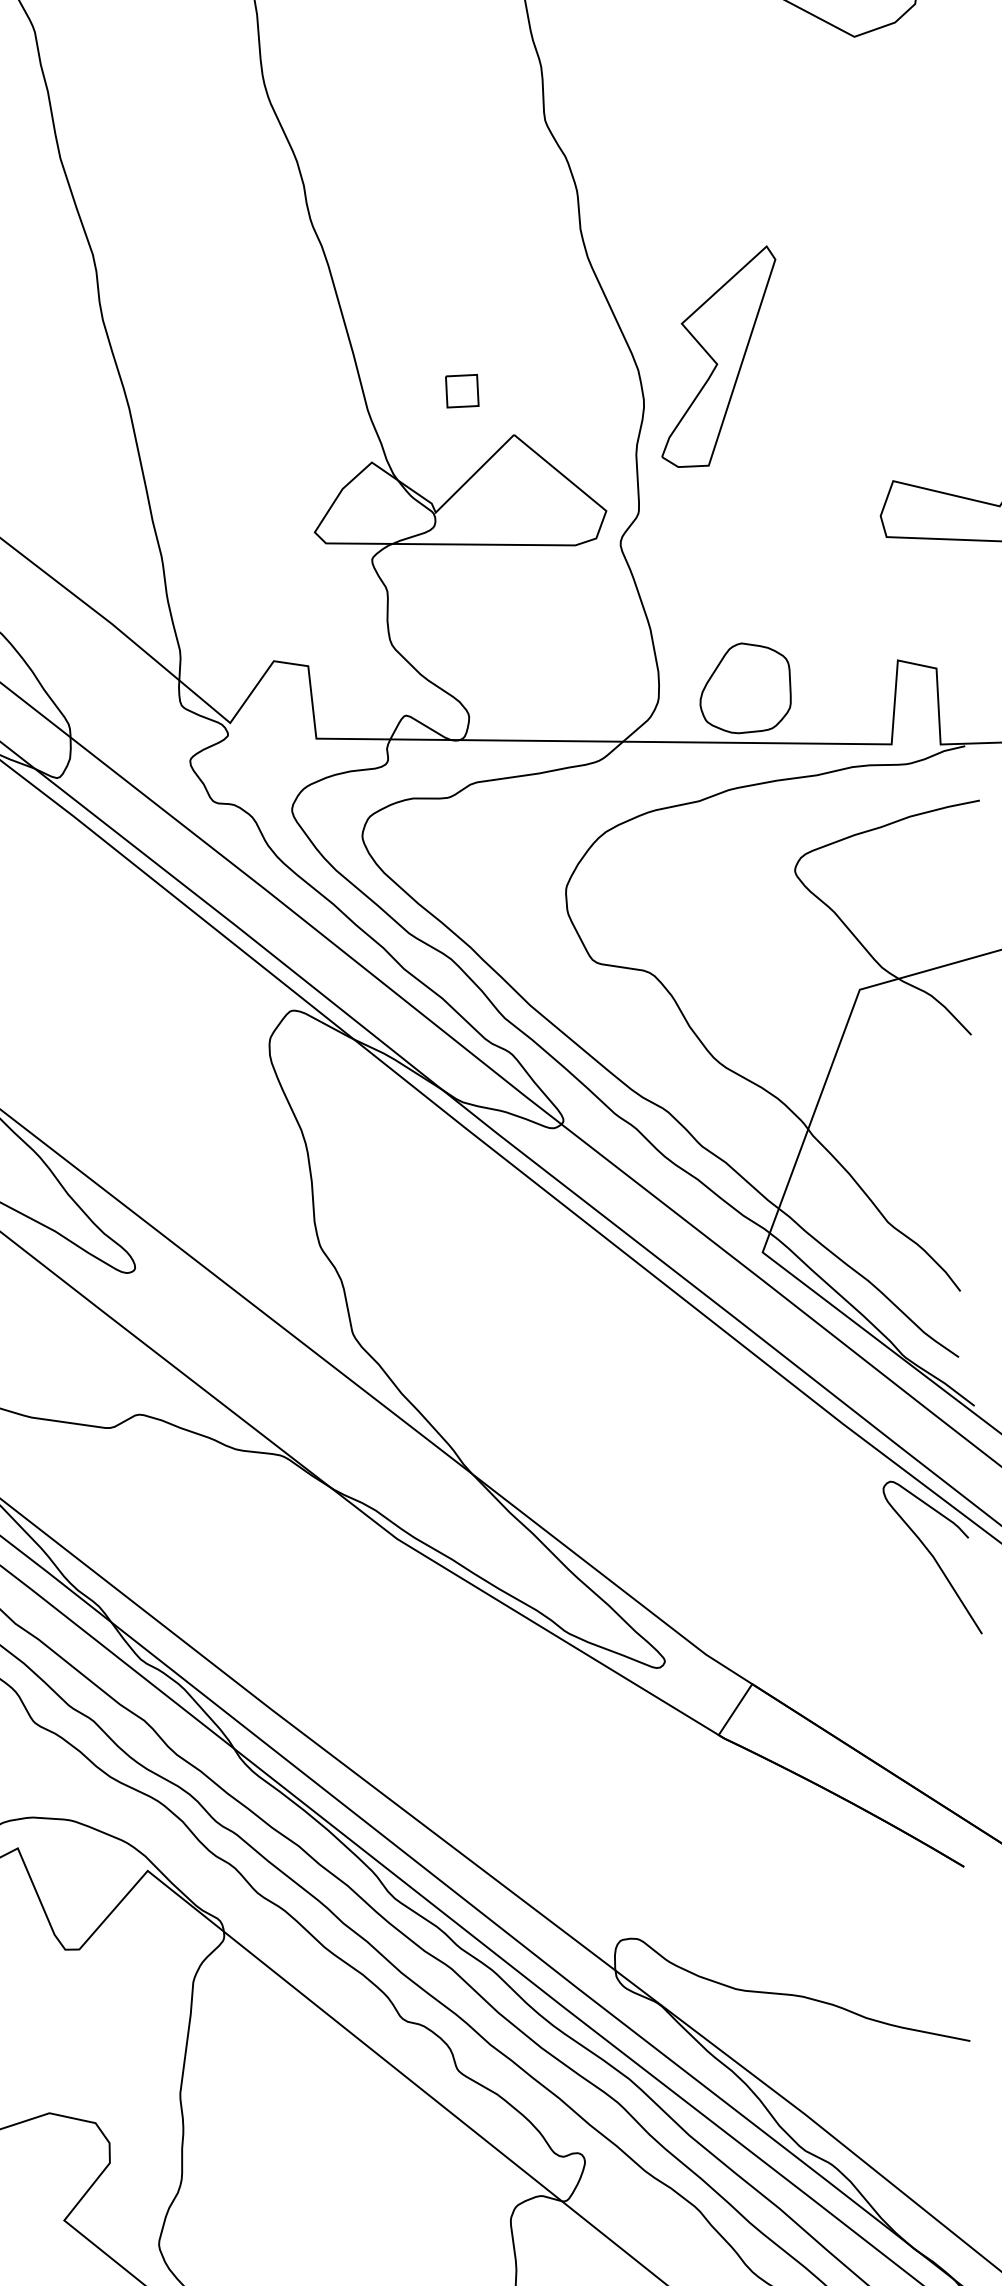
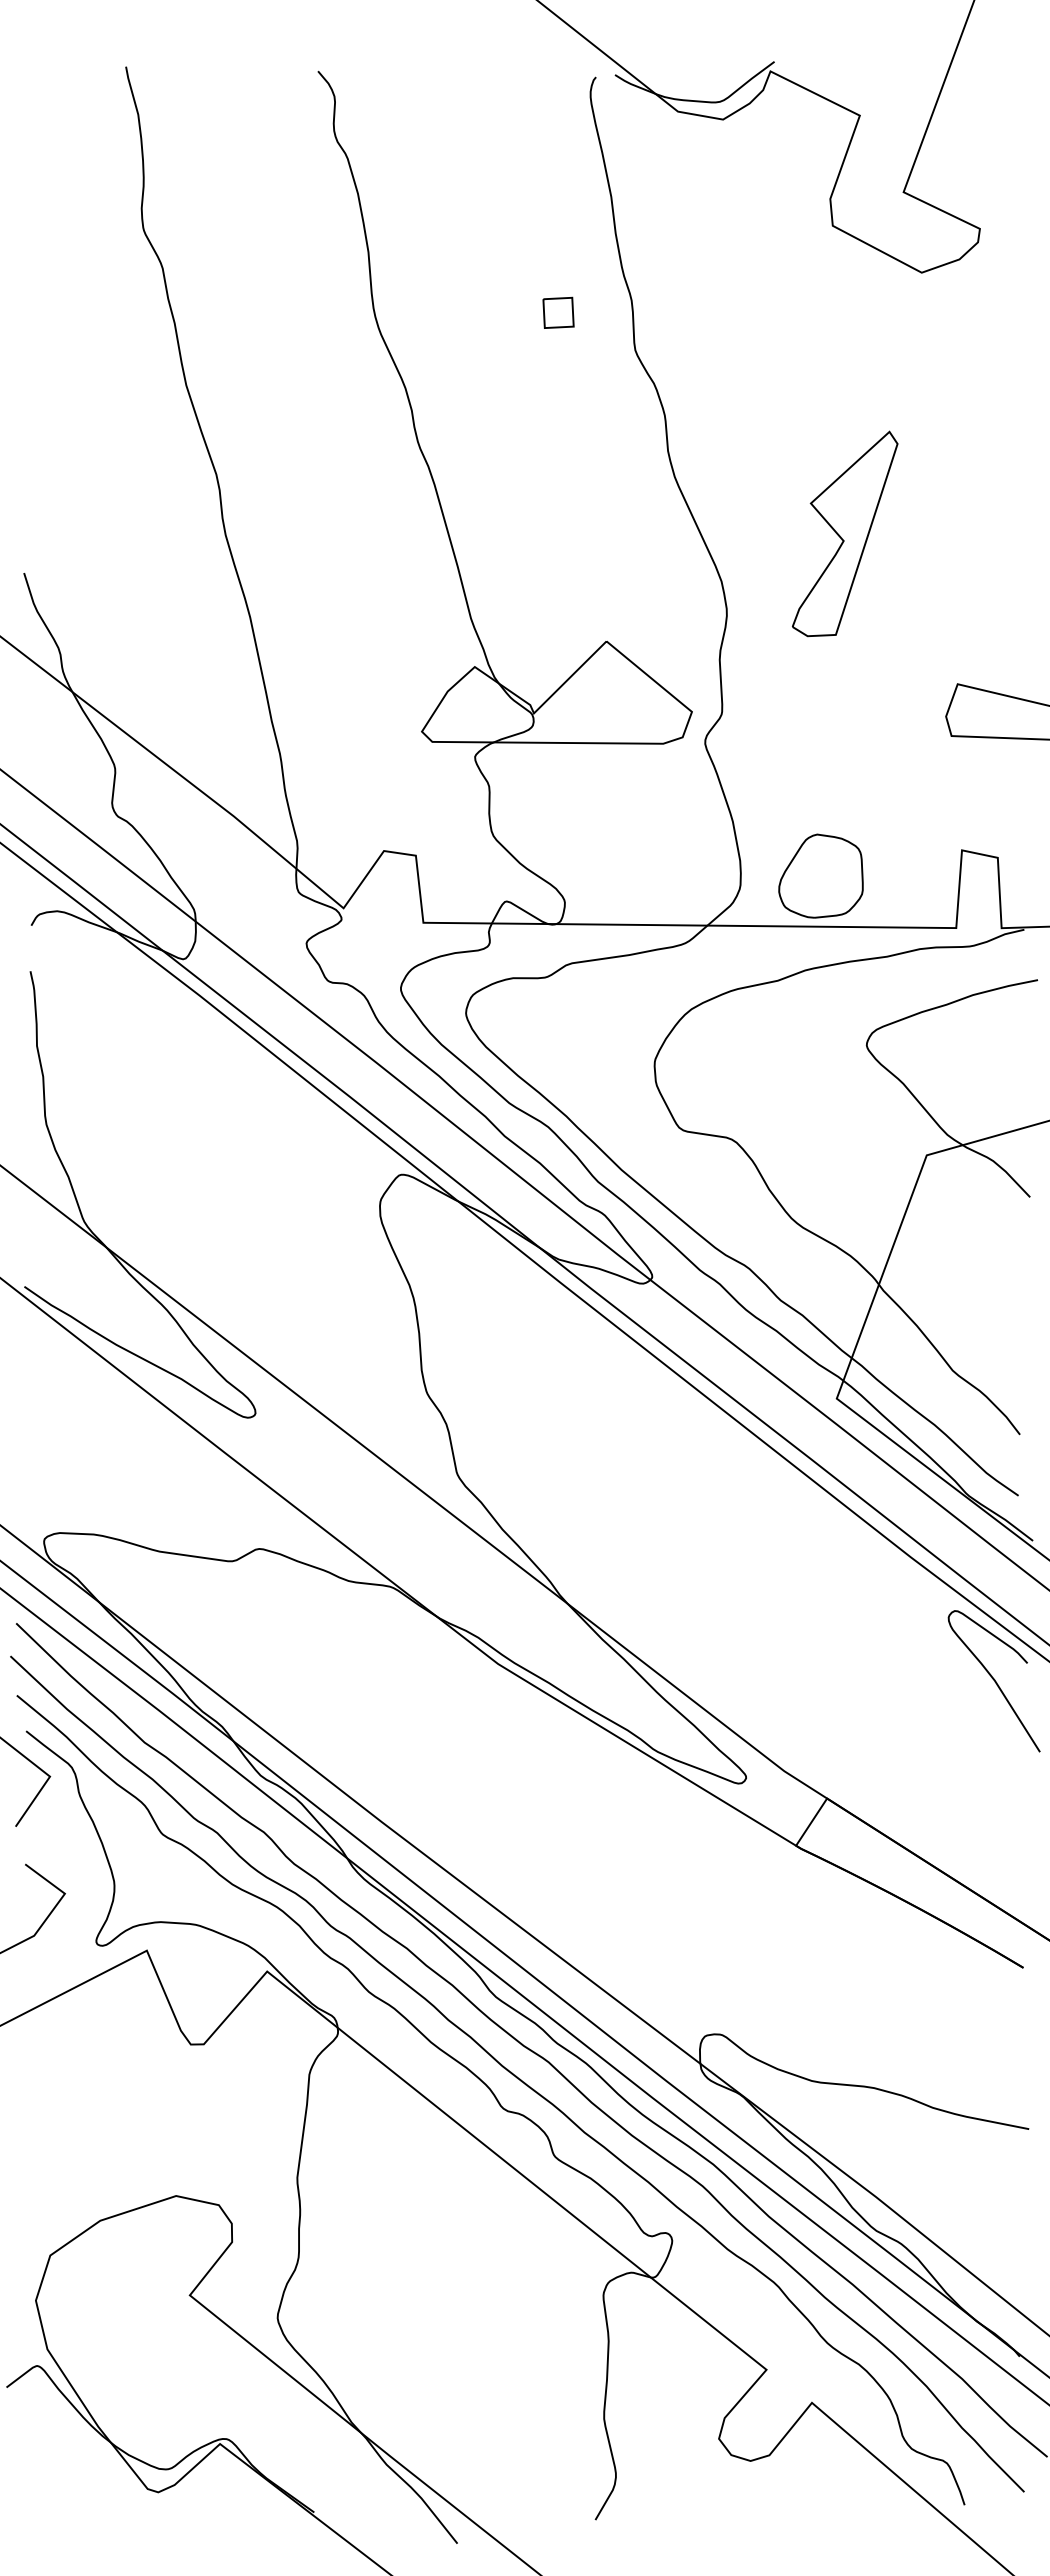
part: (719, 356) -> (845, 533), moved
part: (462, 390) -> (558, 312), moved

